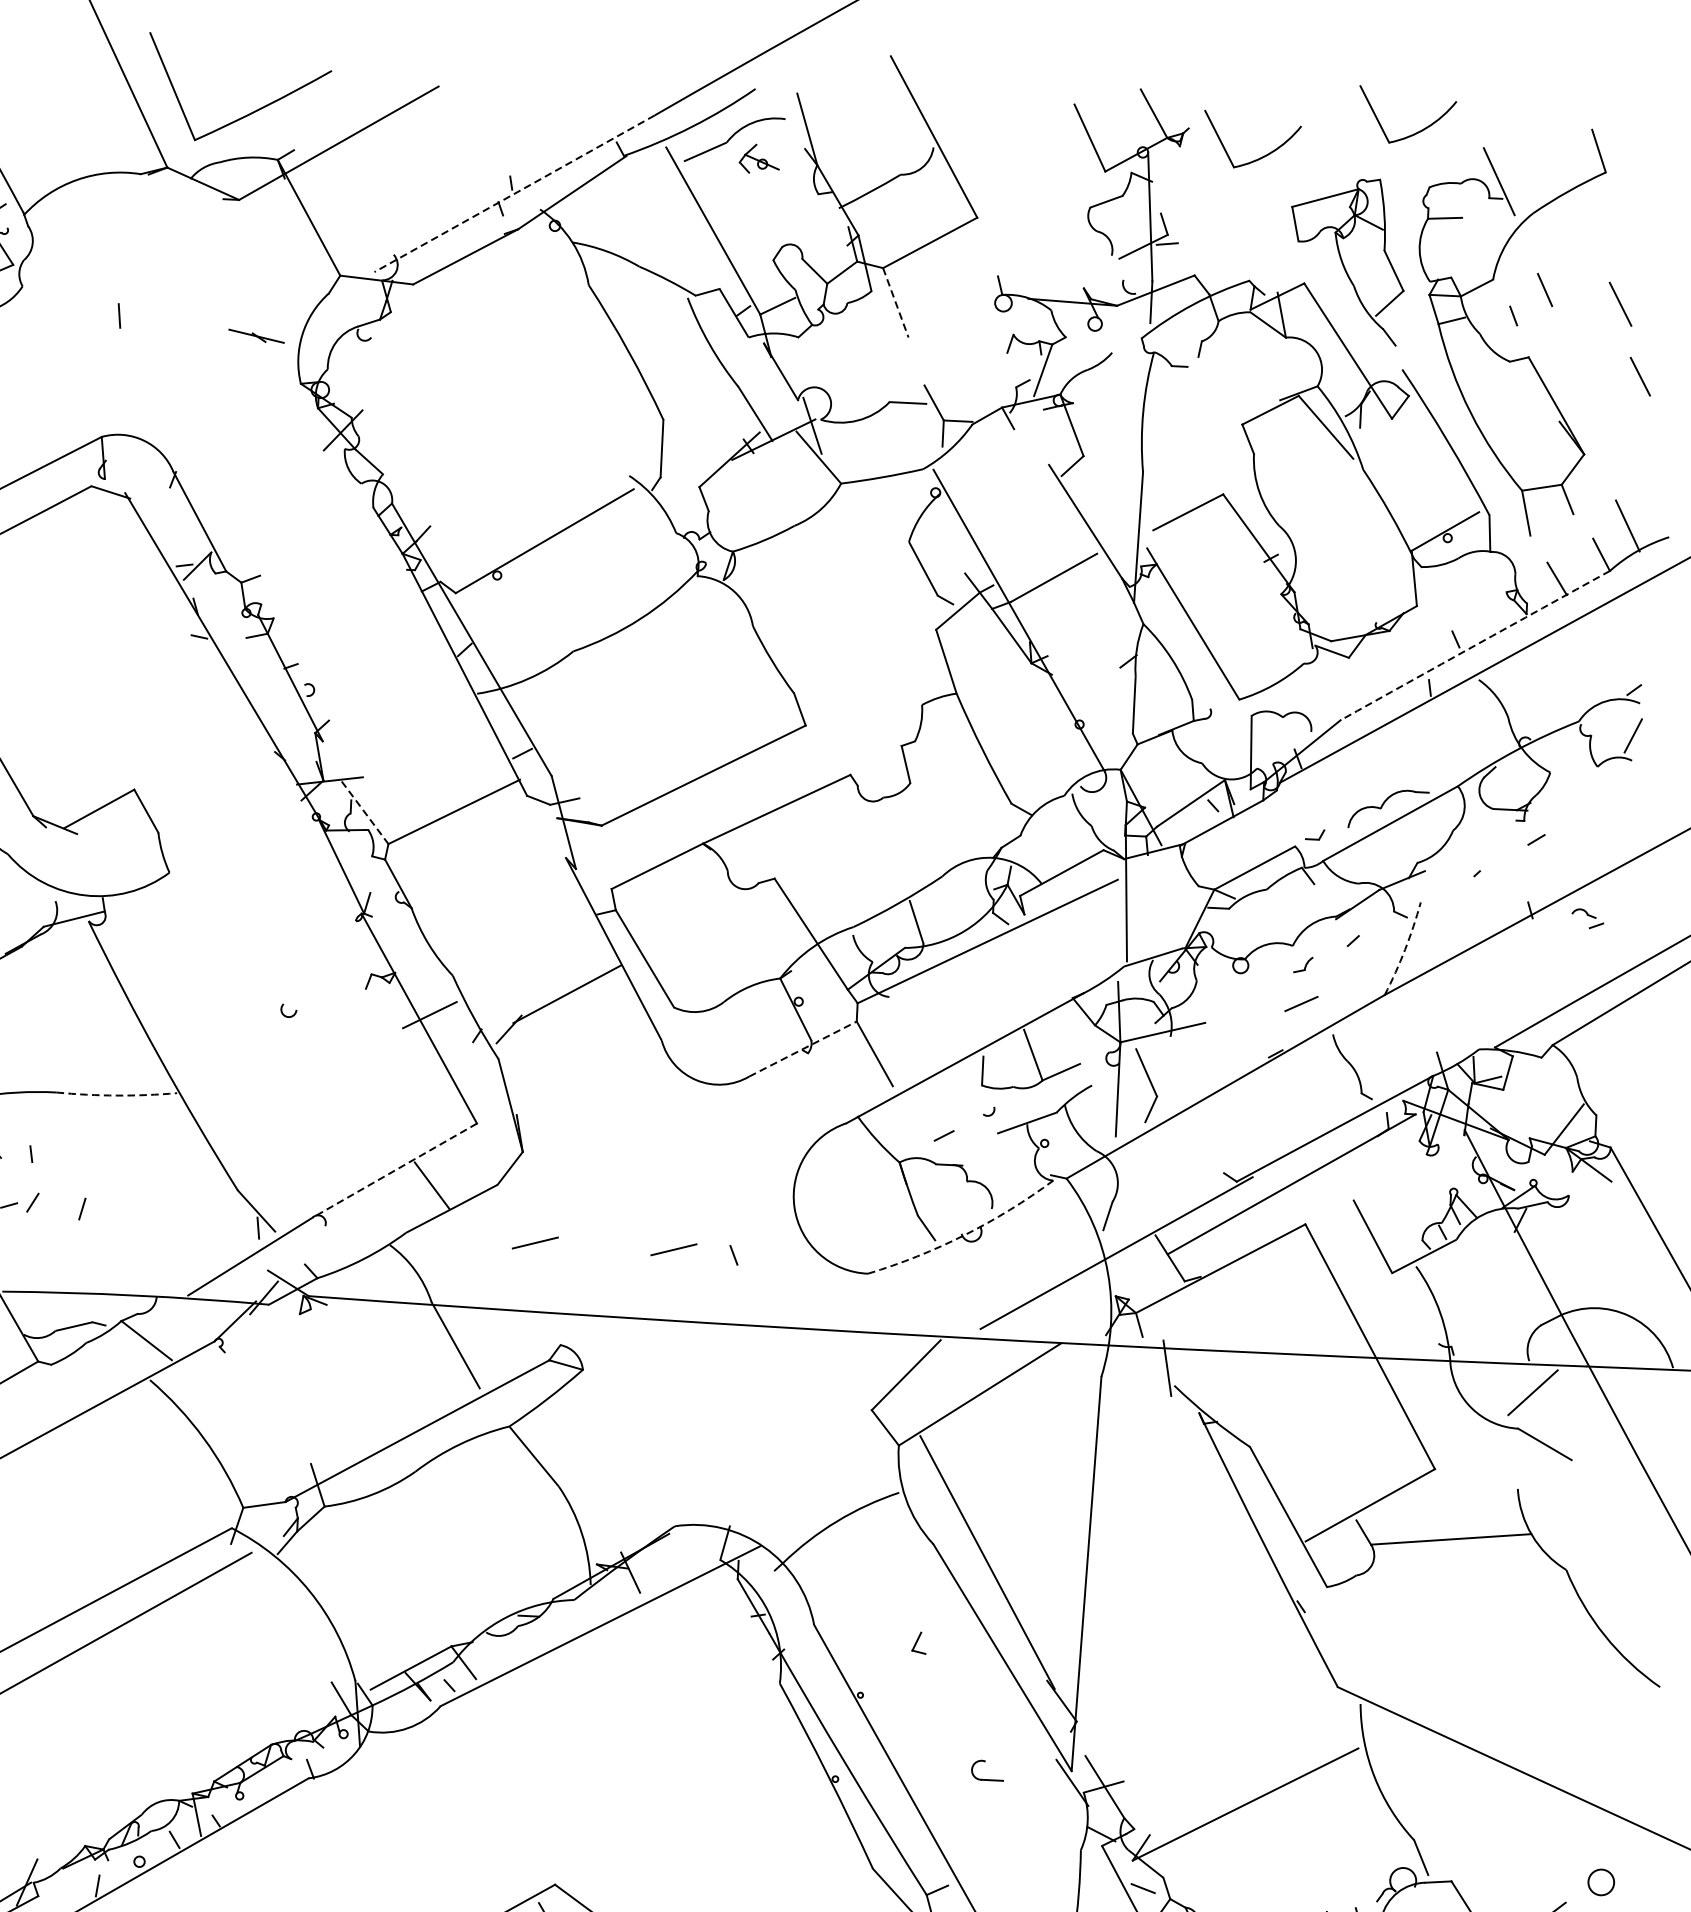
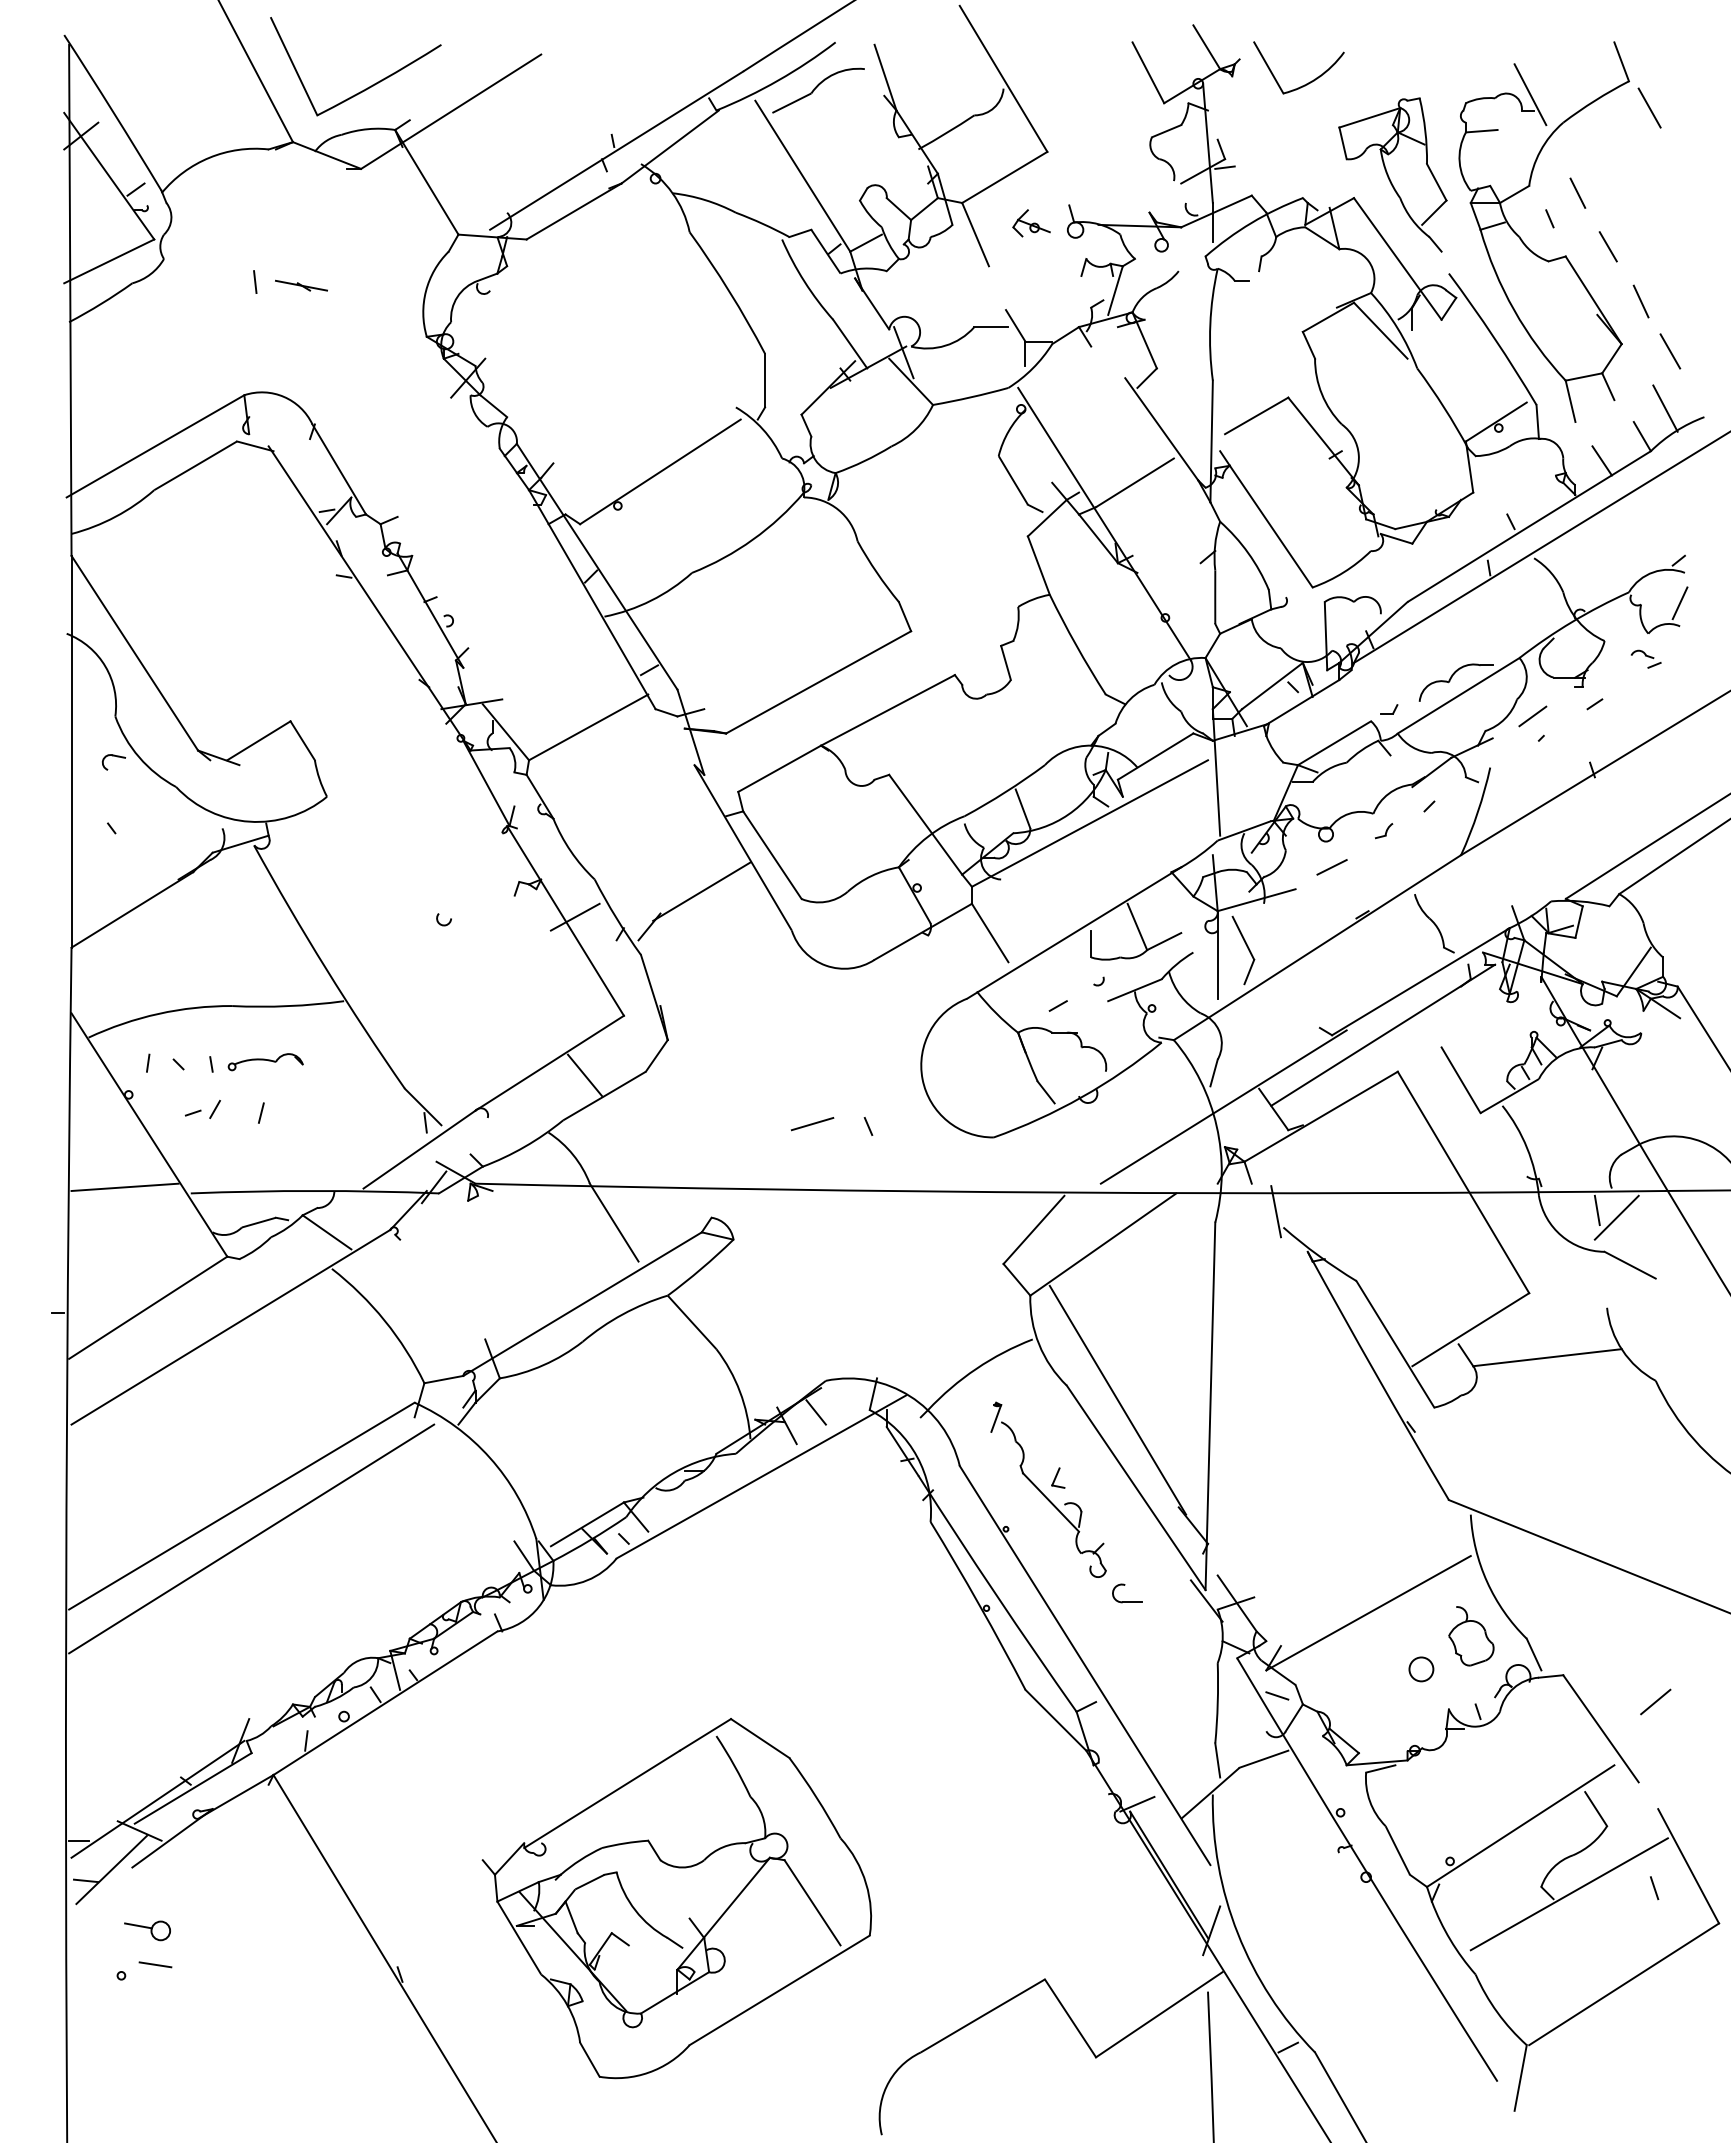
part: (1414, 133) -> (1449, 53), removed
part: (759, 159) -> (1031, 223), moved
line: (514, 193) -> (616, 150), dashed -> solid
line: (895, 303) -> (975, 235), dashed -> solid
line: (1620, 303) -> (1649, 107), moved
part: (256, 336) -> (301, 285), moved
line: (1574, 348) -> (1607, 246), added
line: (1640, 376) -> (1670, 351), moved
line: (1606, 409) -> (1640, 301), added
arc: (1475, 645) -> (1529, 526), dashed -> solid
line: (365, 813) -> (506, 732), dashed -> solid
line: (1468, 849) -> (1532, 716), added
part: (1587, 918) -> (1645, 658), moved
arc: (1404, 950) -> (1477, 812), dashed -> solid
line: (1300, 1004) -> (1331, 867), moved
line: (803, 1048) -> (923, 931), dashed -> solid
arc: (117, 1095) -> (288, 1006), dashed -> solid
part: (89, 1154) -> (265, 1062), added
line: (394, 1170) -> (549, 1063), dashed -> solid
arc: (964, 1235) -> (1081, 1097), dashed -> solid
line: (535, 1243) -> (683, 1124), removed
line: (1511, 1383) -> (1596, 1210), added
line: (661, 1559) -> (815, 1412), added
part: (902, 1658) -> (1043, 1493), added
part: (1354, 1834) -> (1471, 1636), added
circle: (1601, 1882) -> (1421, 1669), moved

